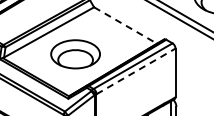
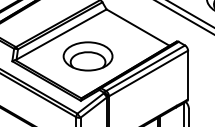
line: (126, 25) -> (138, 27), dashed -> solid
line: (136, 71) -> (148, 73), dashed -> solid

